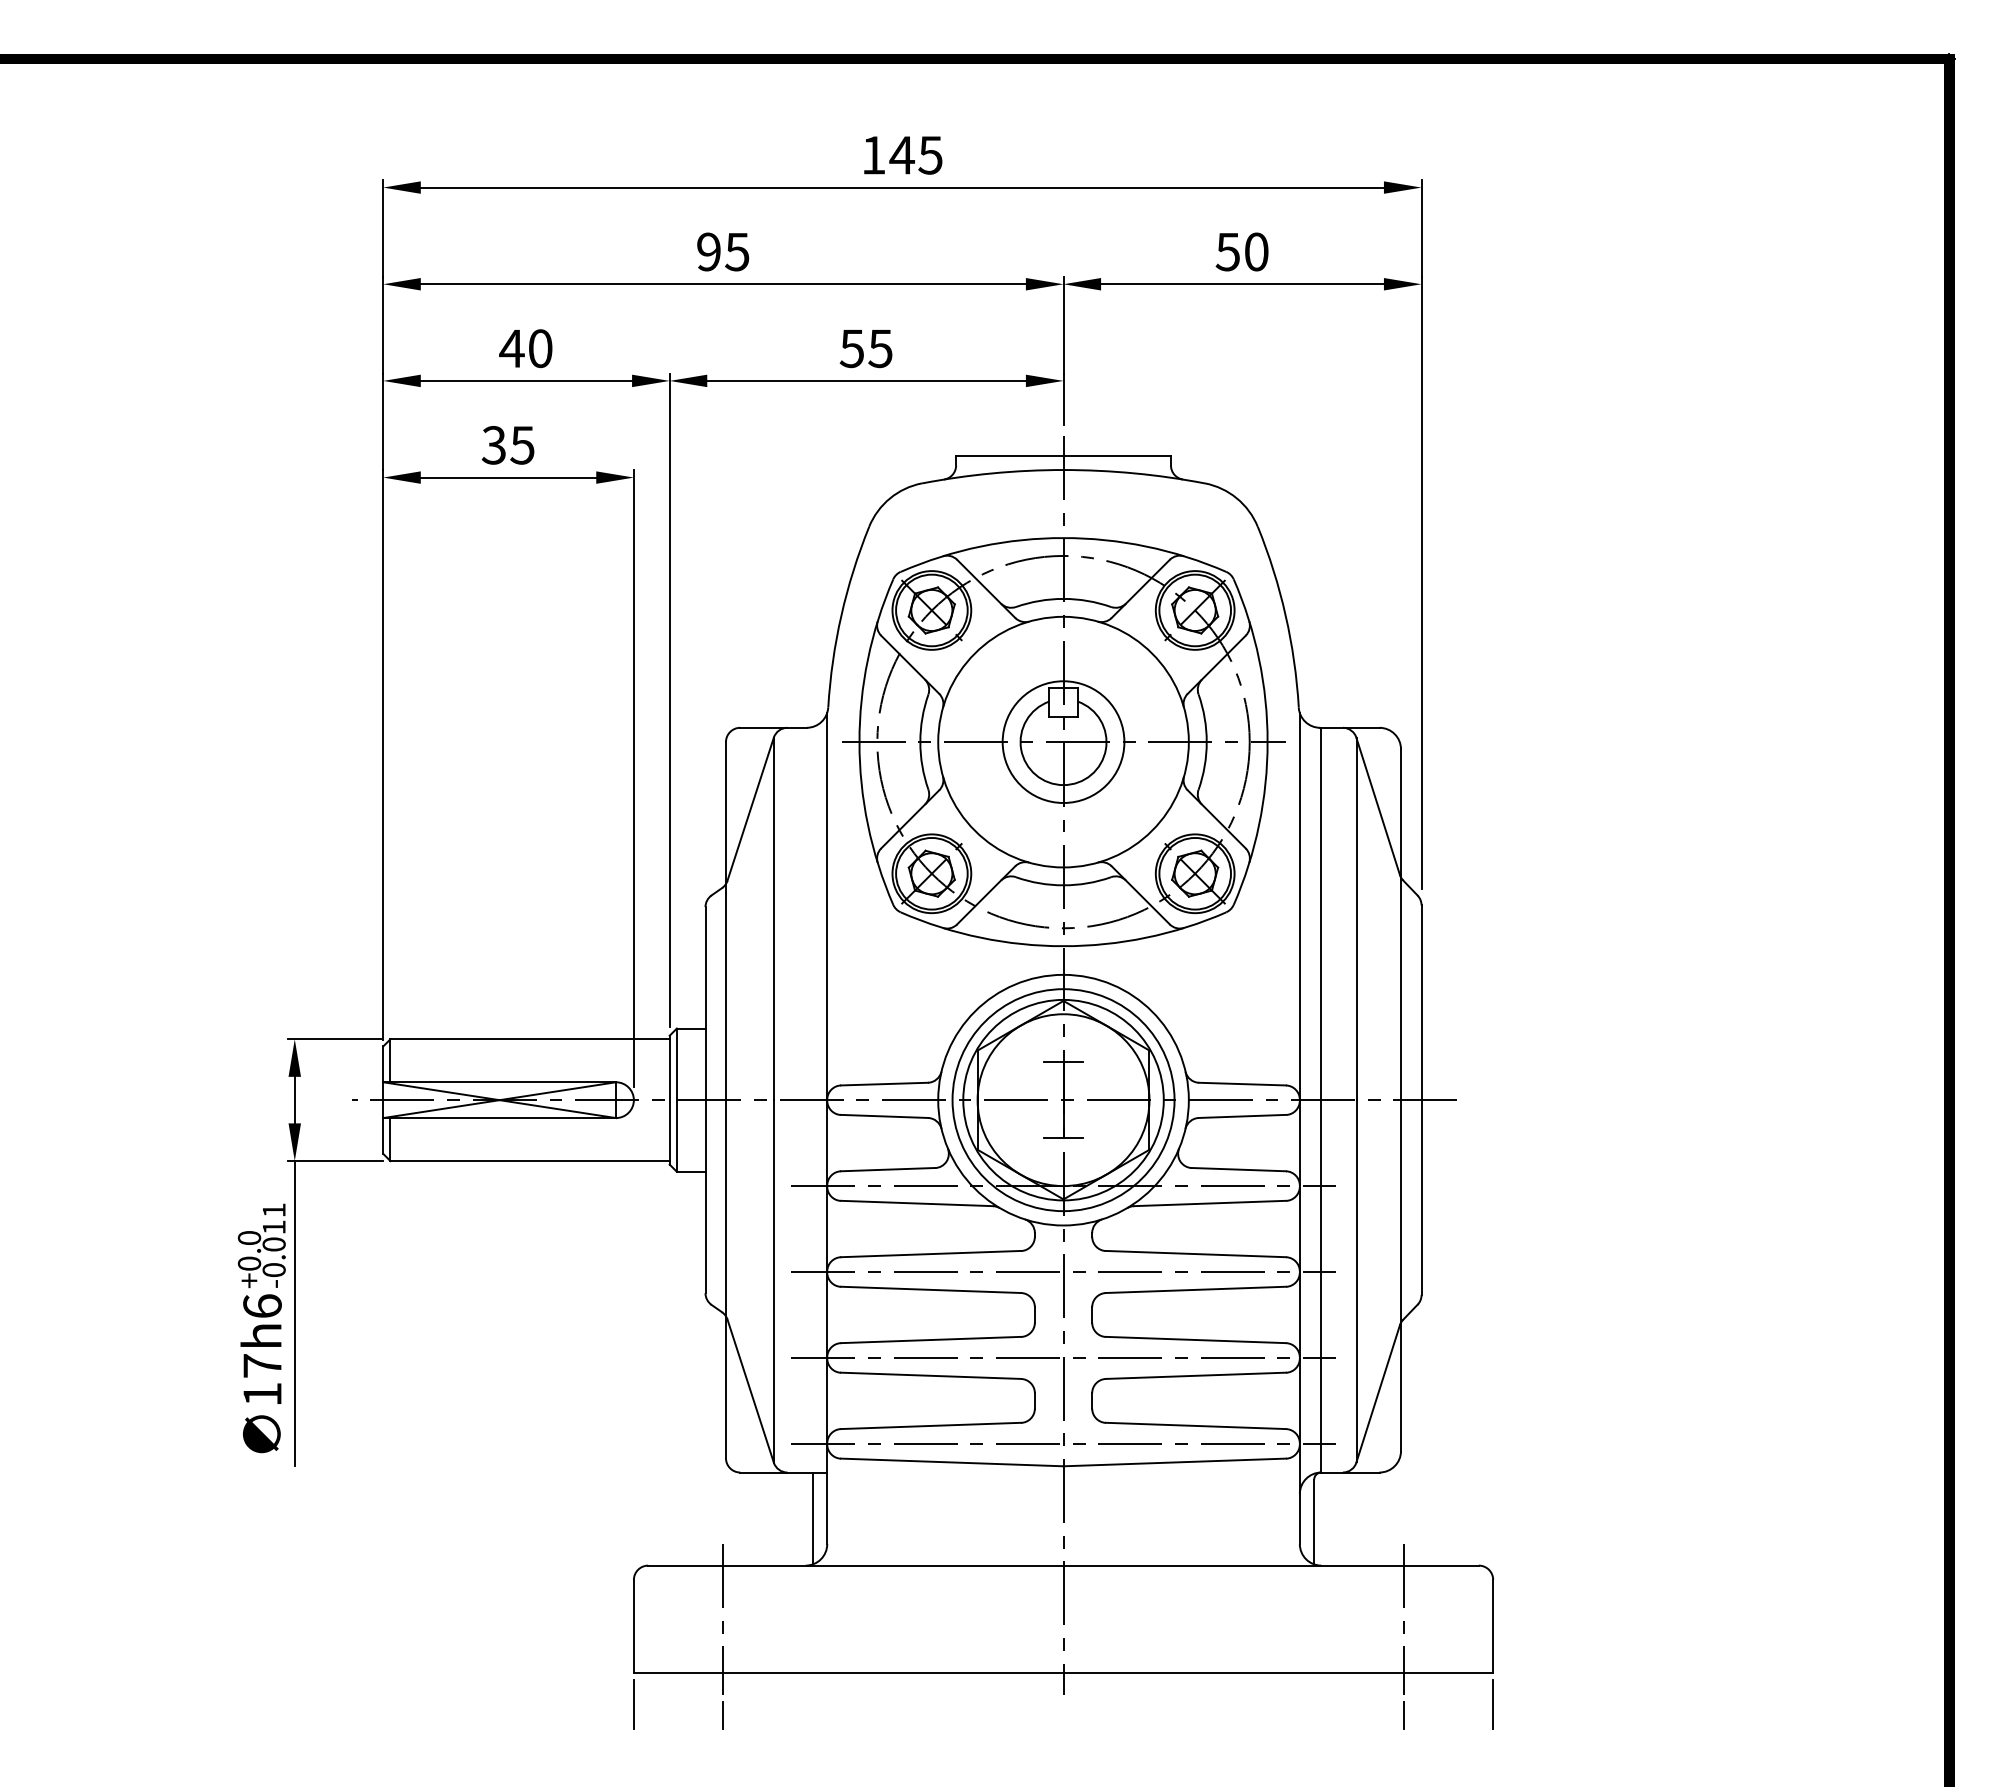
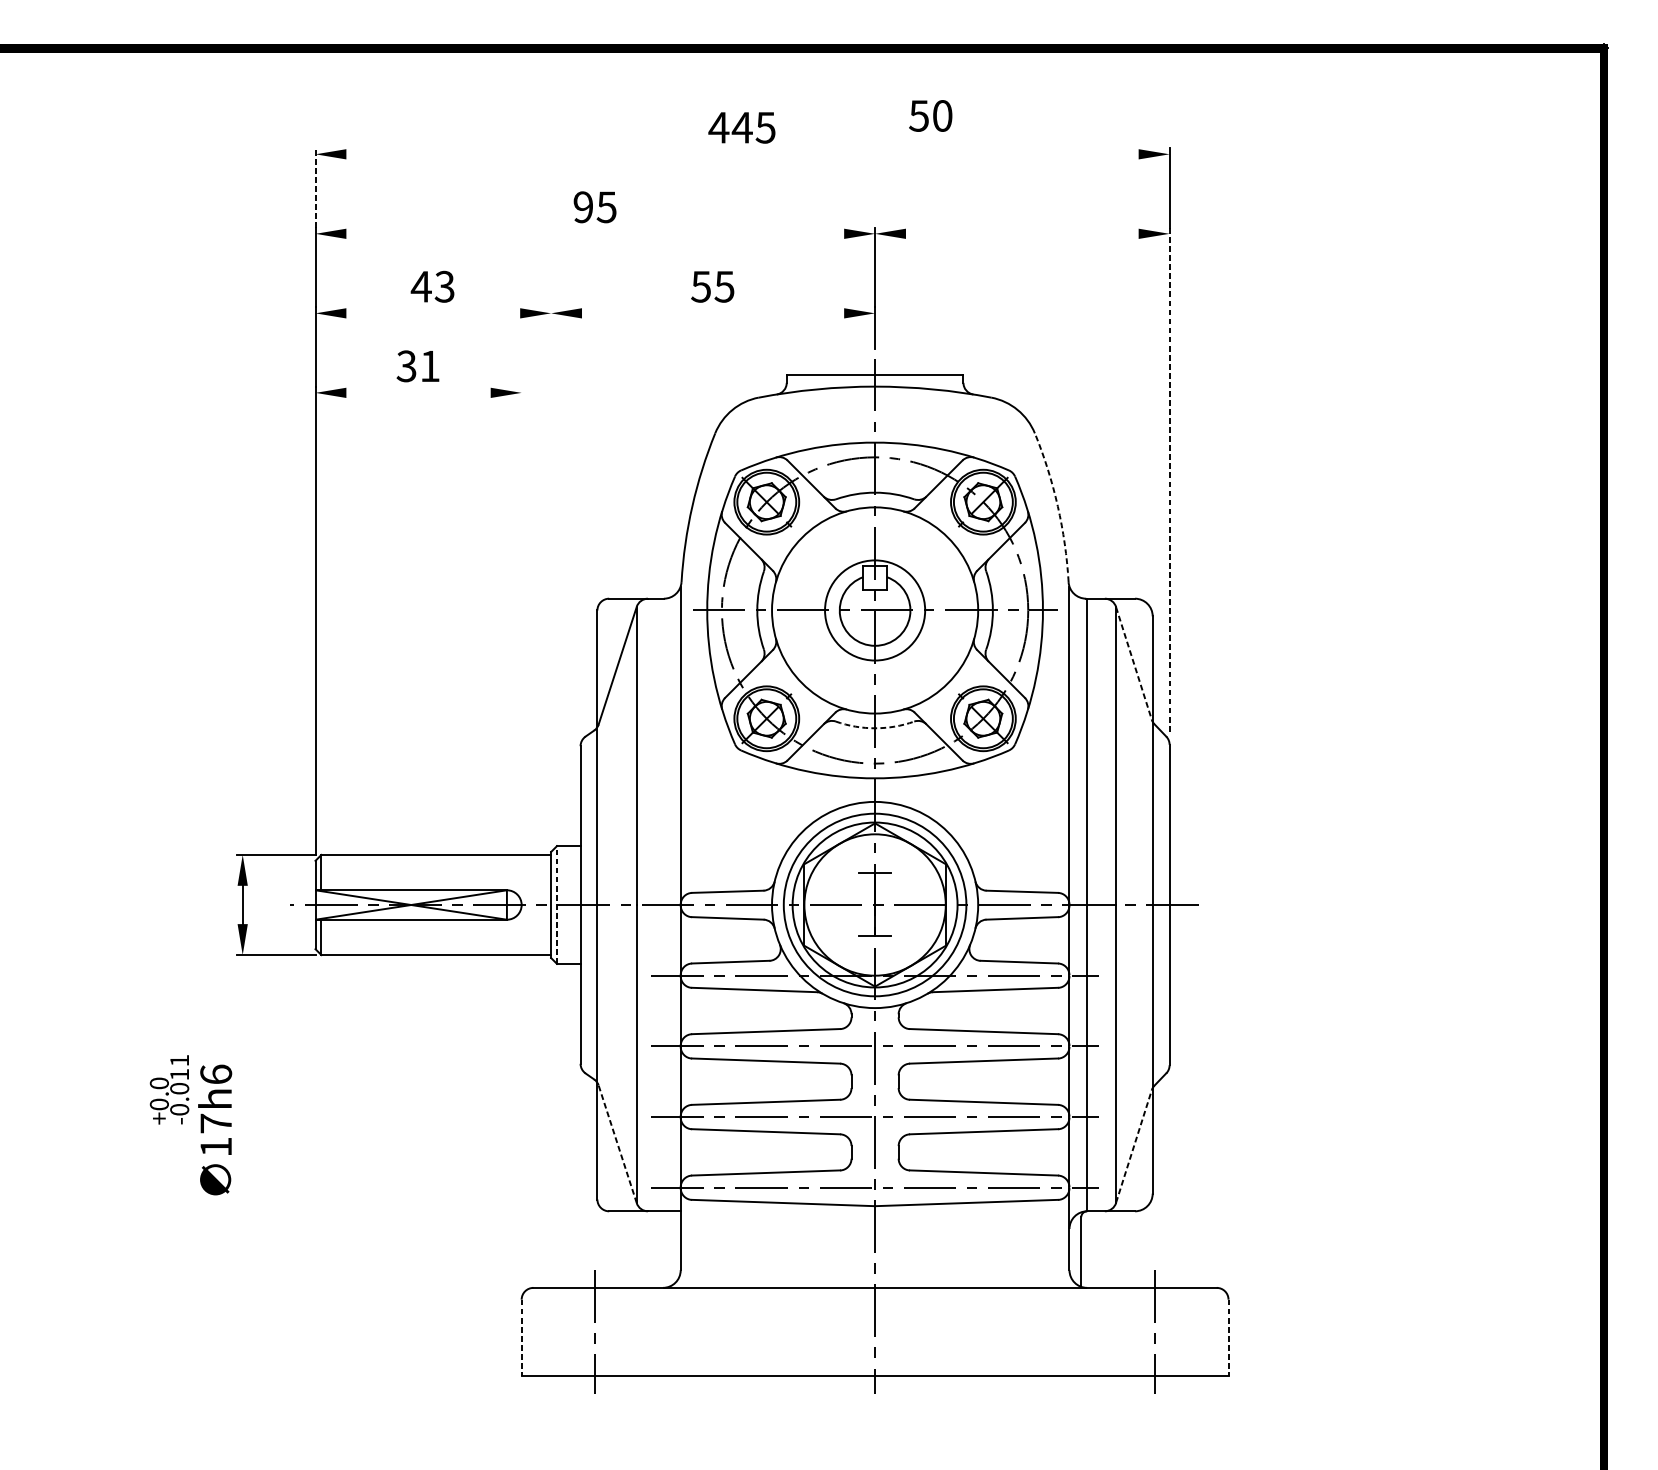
text: (873, 155) -> (718, 127), 145 -> 445
line: (902, 187) -> (742, 154), removed
line: (383, 228) -> (315, 187), solid -> dashed
text: (1241, 251) -> (930, 115), moved
line: (723, 284) -> (595, 234), removed
line: (1242, 284) -> (1022, 234), removed
text: (540, 348) -> (444, 286), 40 -> 43
line: (526, 380) -> (433, 313), removed
line: (866, 380) -> (713, 313), removed
text: (522, 445) -> (430, 366), 35 -> 31
line: (508, 477) -> (418, 392), removed
line: (1421, 582) -> (1169, 479), solid -> dashed
arc: (1285, 615) -> (1057, 506), solid -> dashed
line: (669, 699) -> (550, 575), removed
line: (633, 778) -> (521, 640), removed
line: (1378, 806) -> (1134, 663), solid -> dashed
arc: (1063, 885) -> (875, 728), solid -> dashed
line: (676, 1100) -> (556, 905), solid -> dashed
text: (261, 1245) -> (169, 1089), moved
line: (294, 1313) -> (242, 1080), removed
line: (750, 1390) -> (617, 1143), solid -> dashed
line: (1378, 1393) -> (1134, 1146), solid -> dashed
line: (812, 1518) -> (668, 1249), removed
line: (633, 1626) -> (521, 1337), solid -> dashed
line: (1493, 1626) -> (1228, 1337), solid -> dashed
line: (633, 1704) -> (521, 1402), removed
line: (1493, 1704) -> (1228, 1402), removed
line: (723, 1714) -> (595, 1410), removed
line: (1403, 1714) -> (1154, 1410), removed

